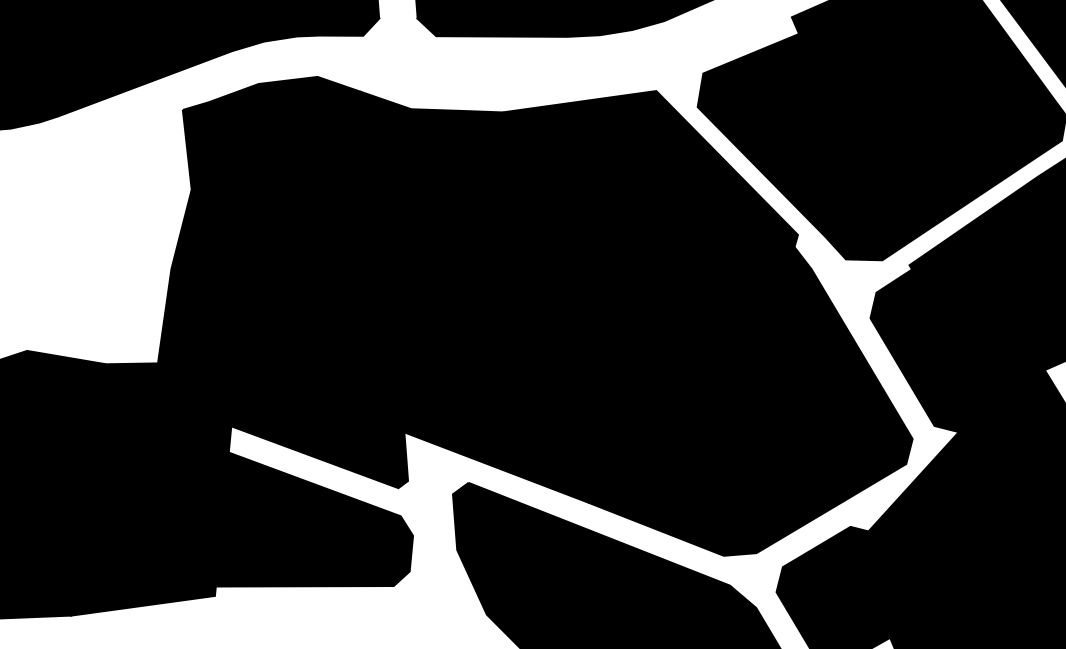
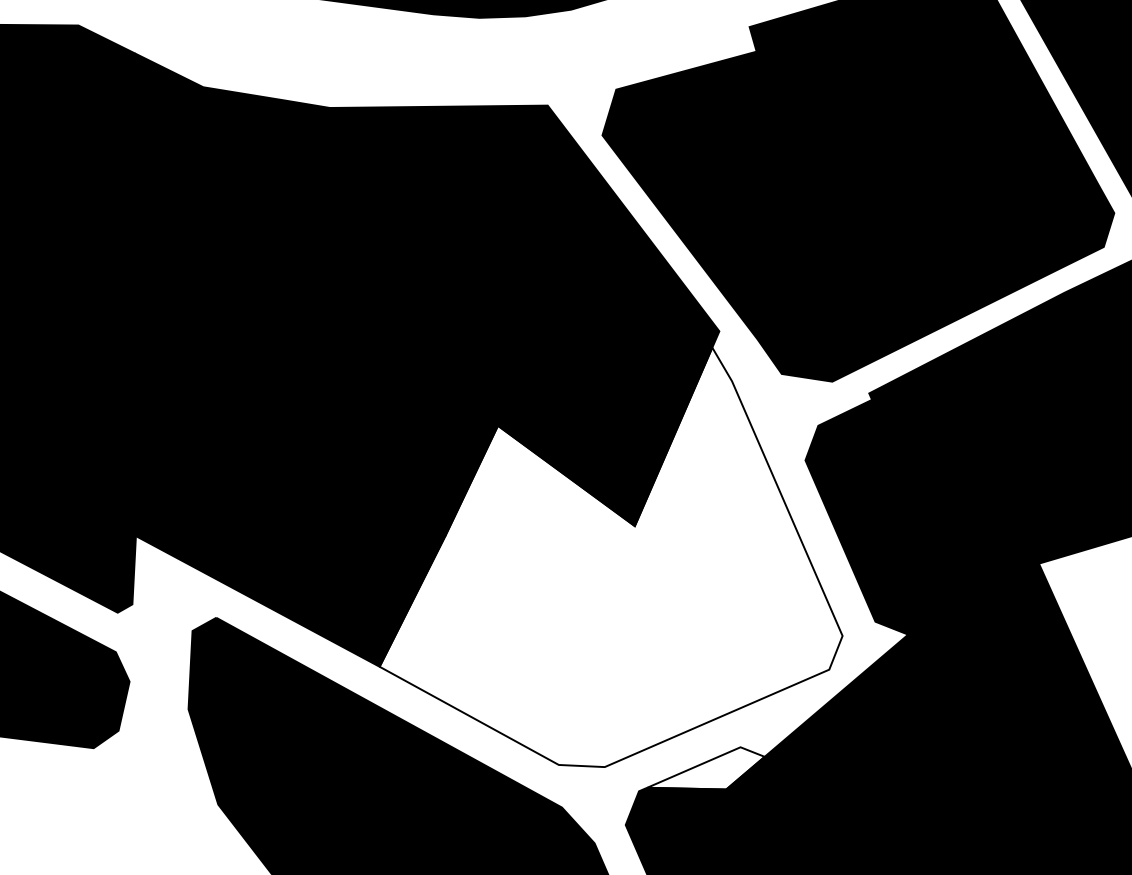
fill: (750, 401) -> (623, 554), removed
fill: (828, 544) -> (706, 767), removed

